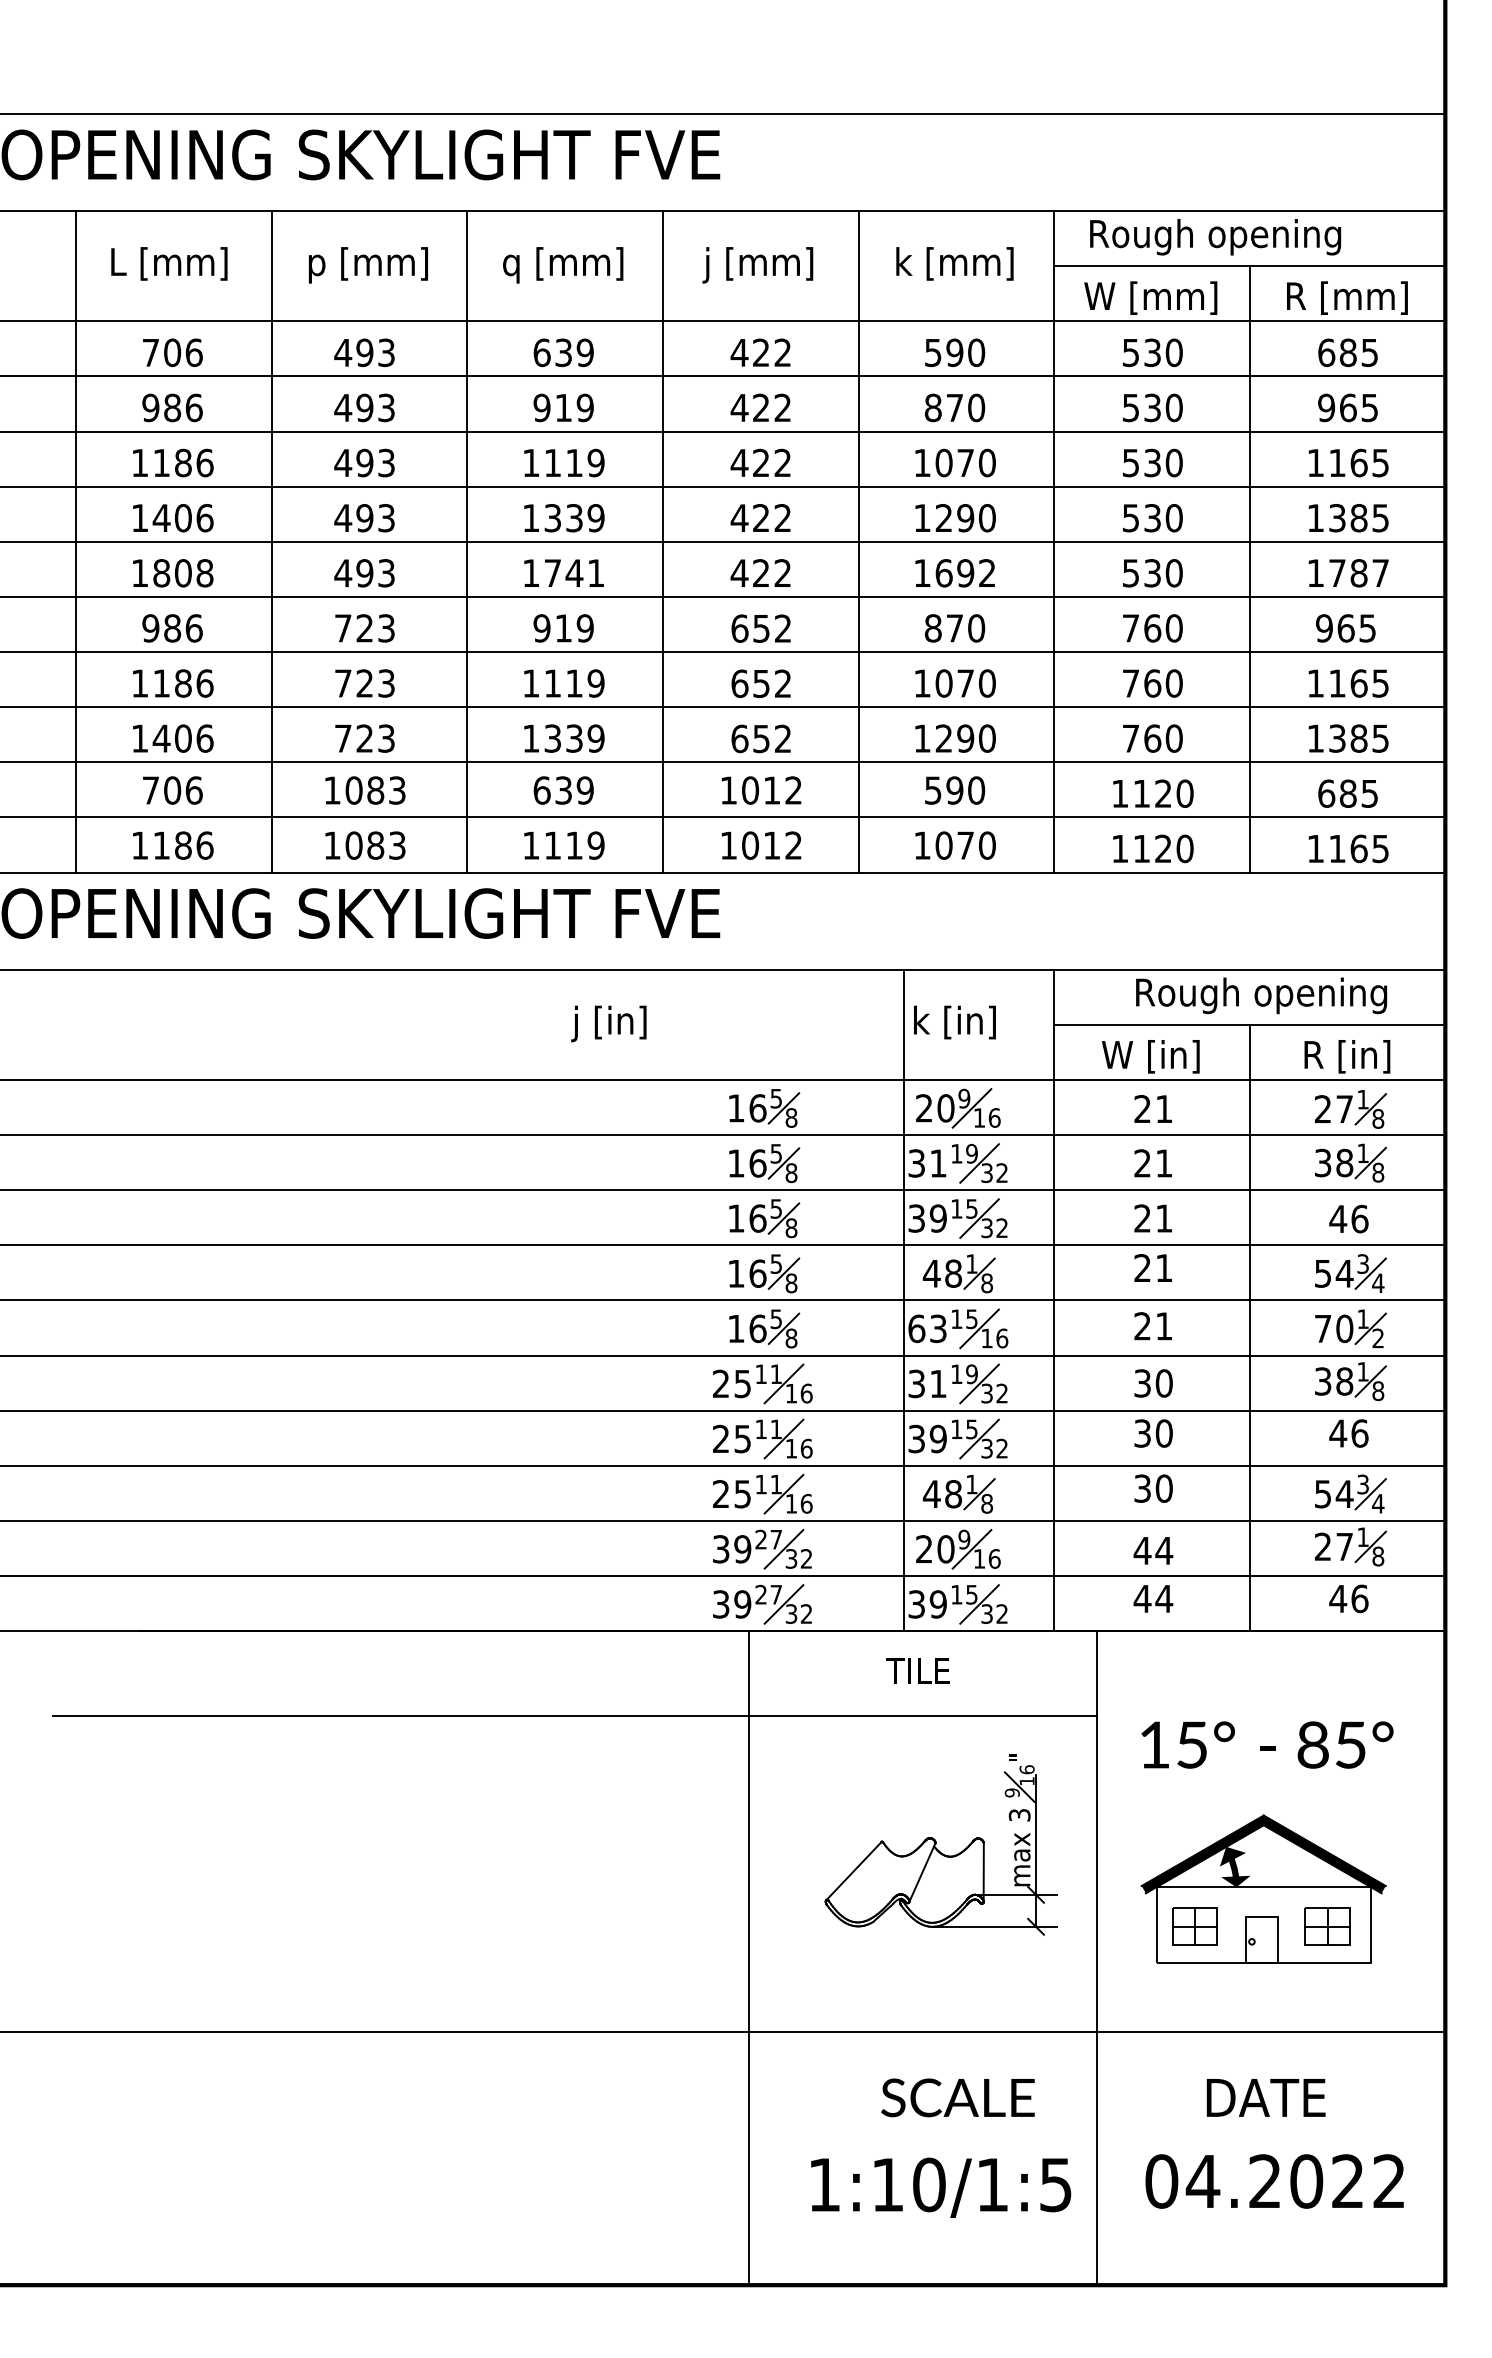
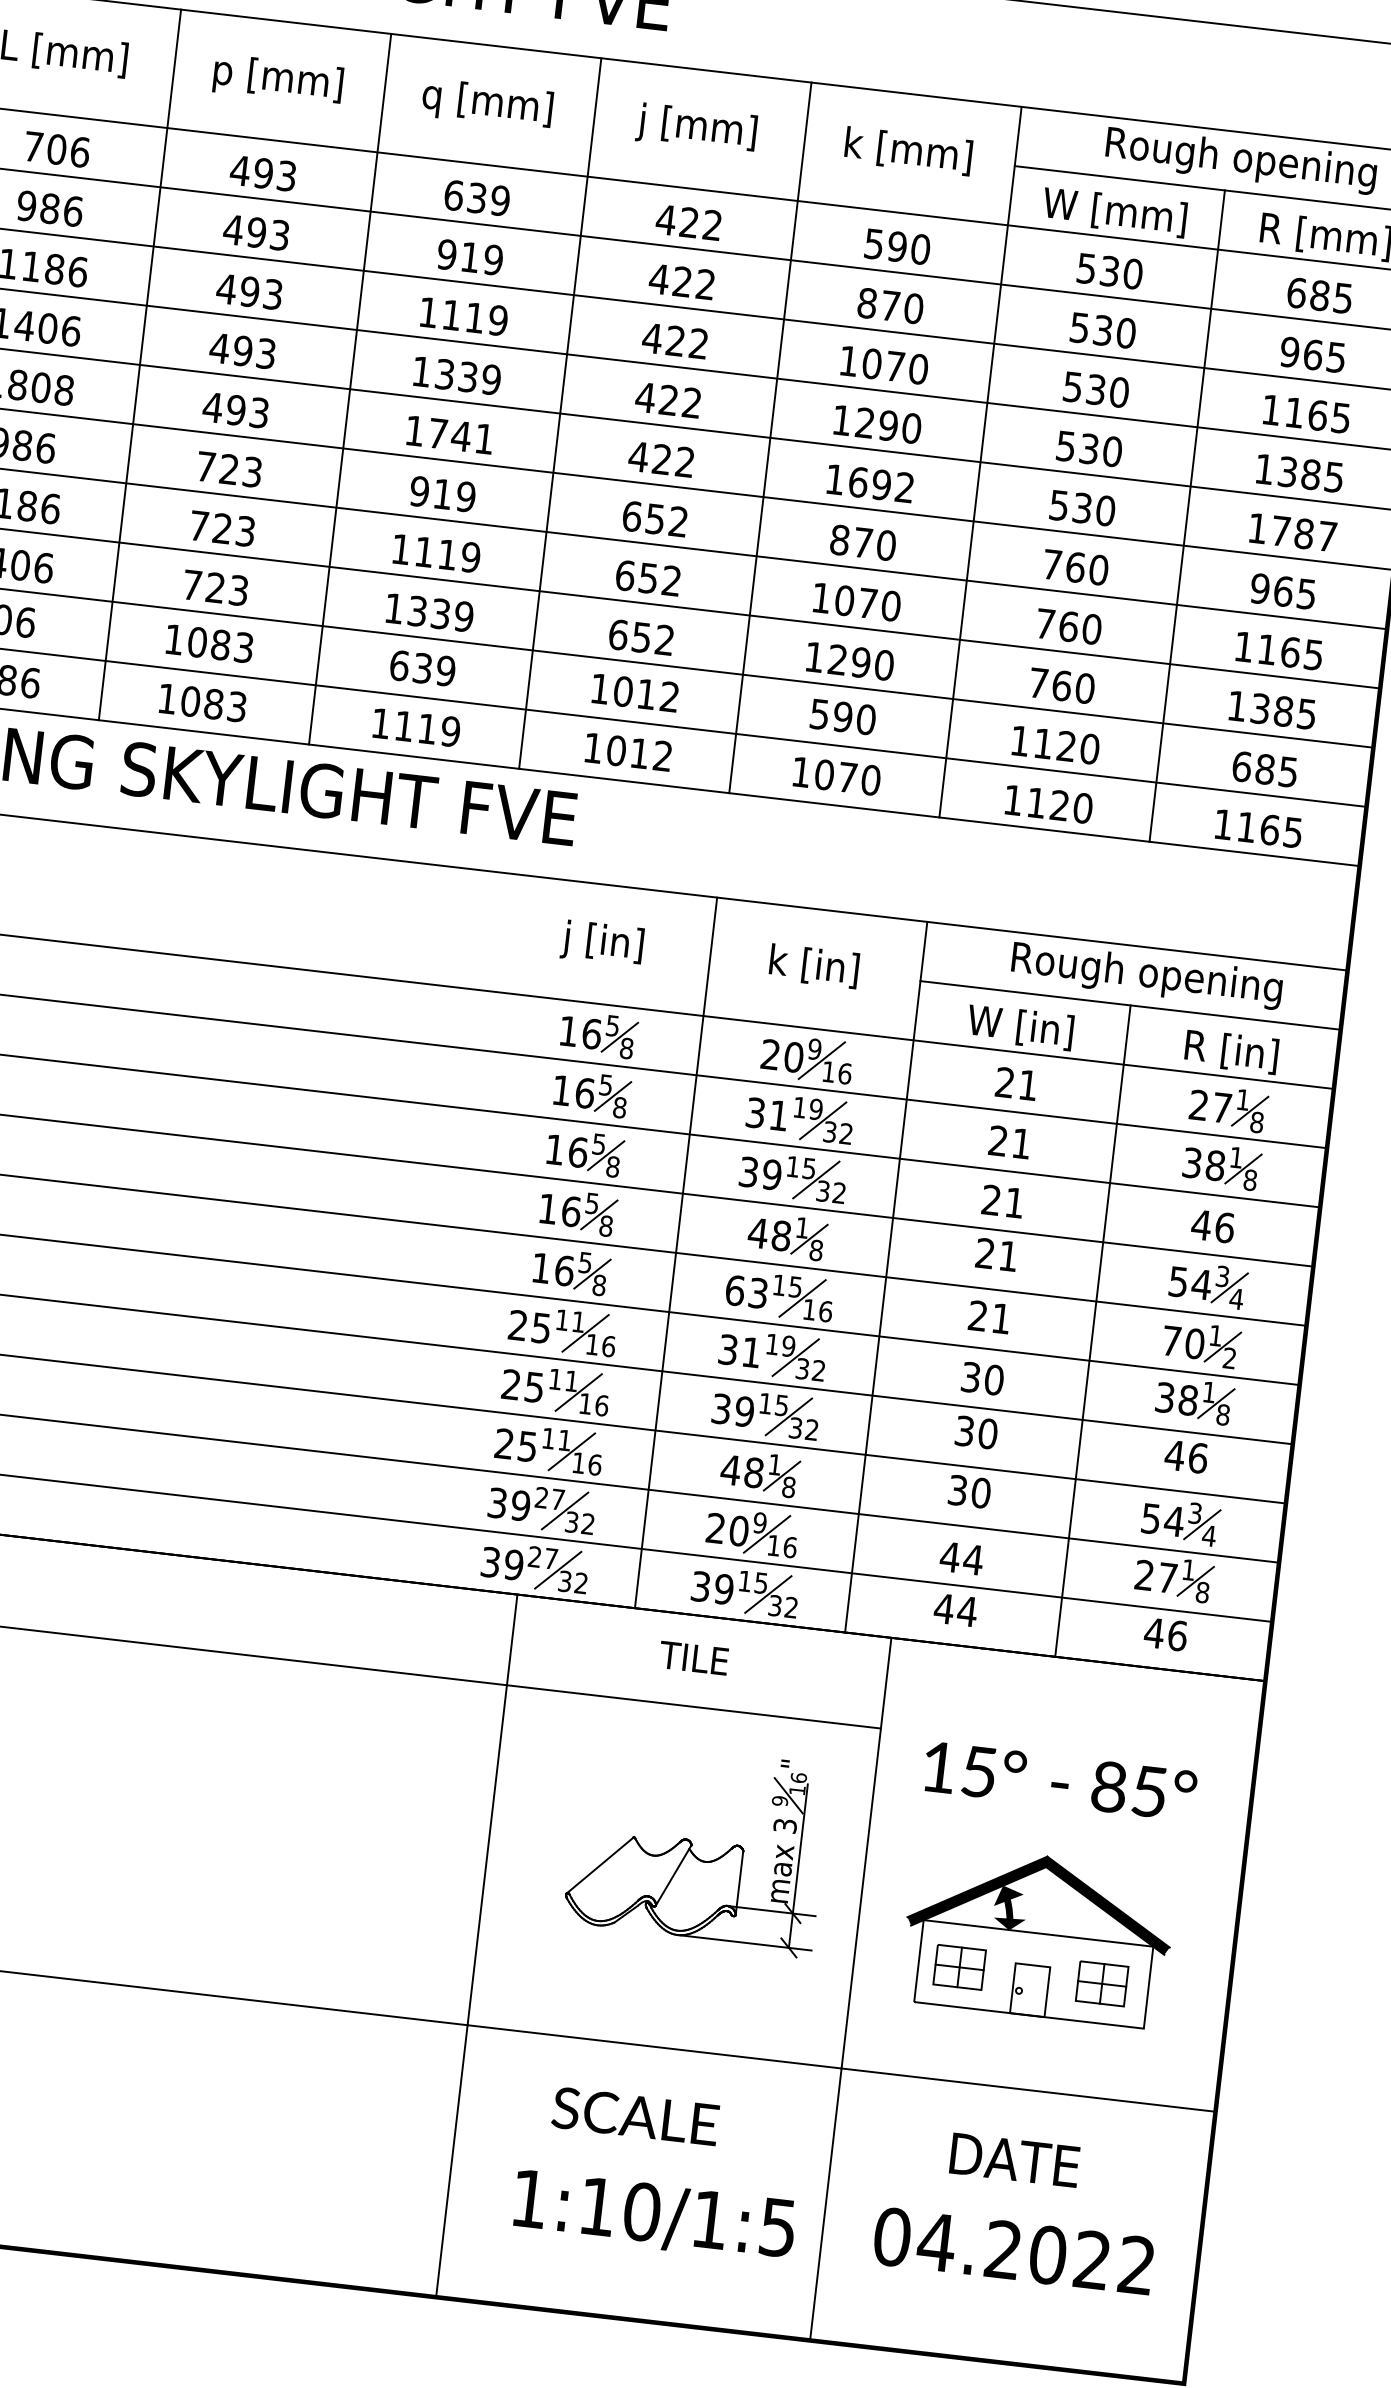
text: (1215, 237) -> (1241, 161), moved
text: (608, 1023) -> (601, 942), moved
line: (903, 1300) -> (676, 1252), moved
text: (957, 2097) -> (634, 2115), moved

